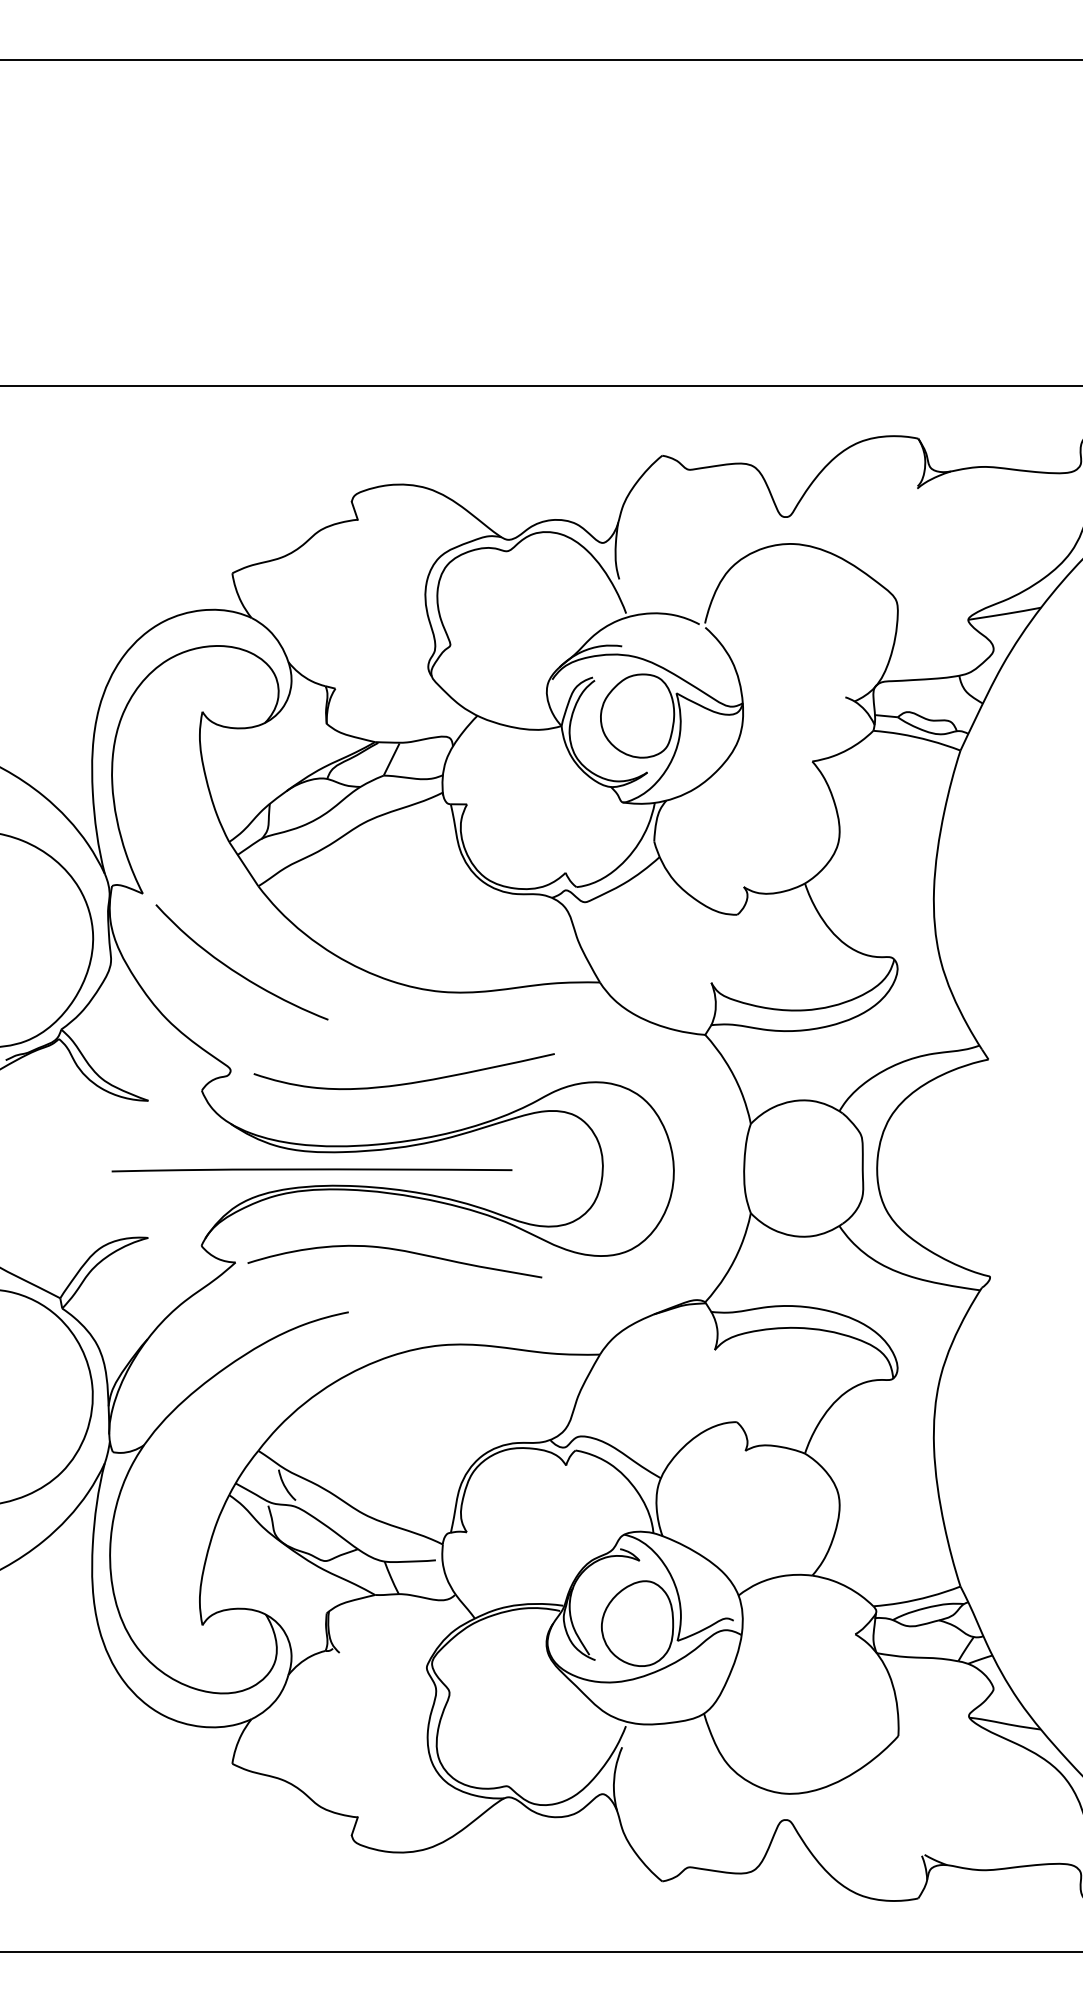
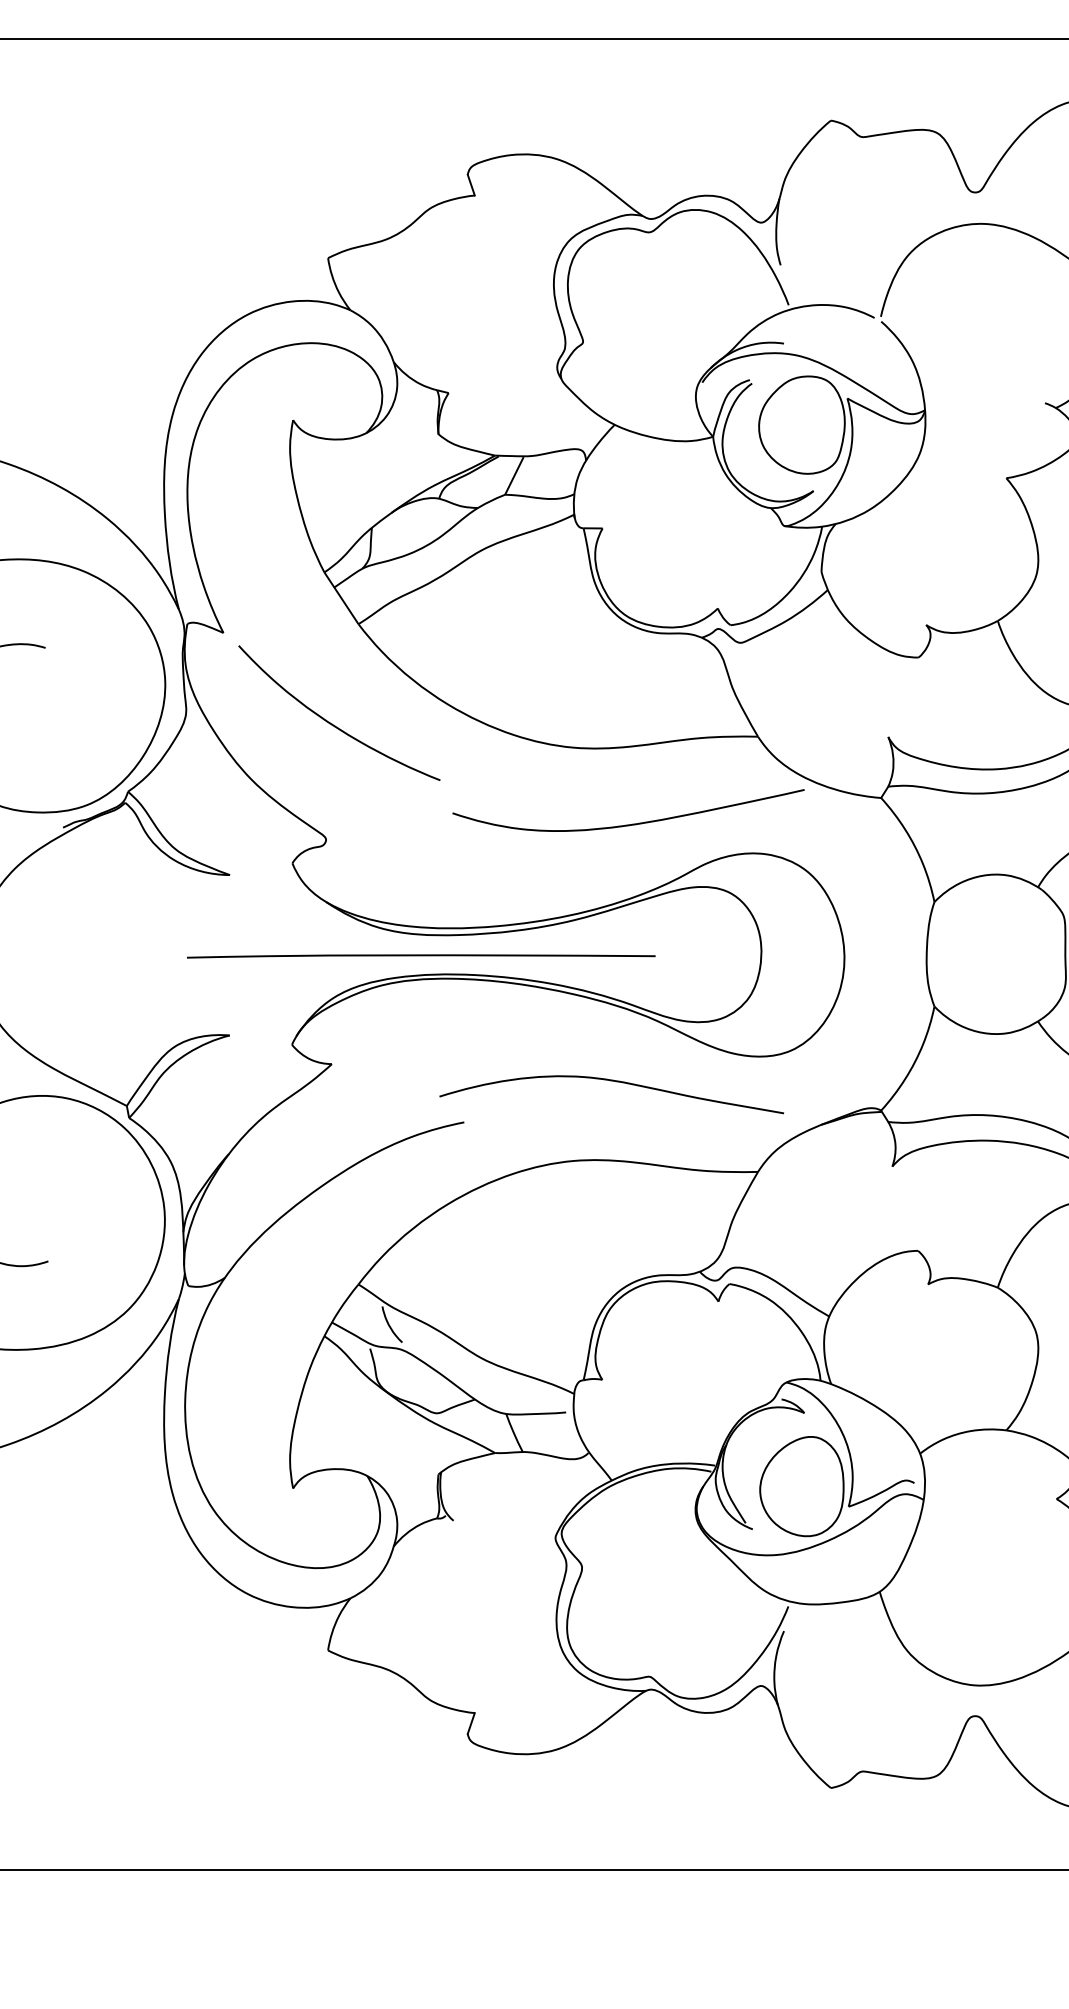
curve: (407, 1082) -> (632, 823), moved
curve: (394, 1250) -> (611, 1081), moved

